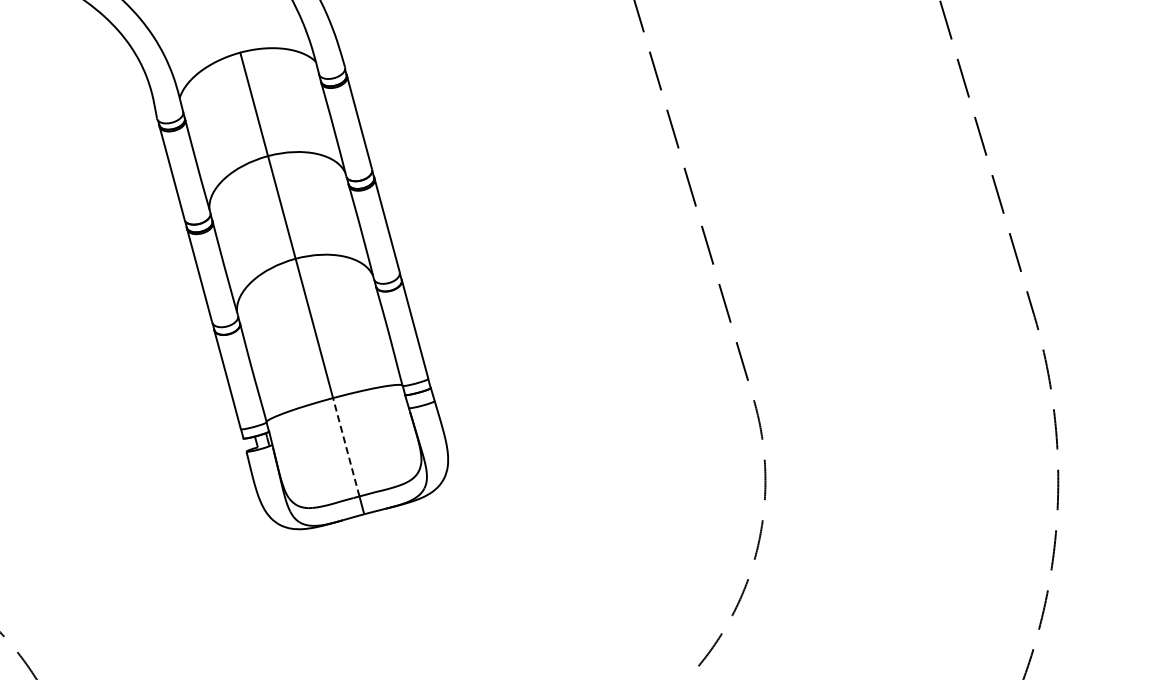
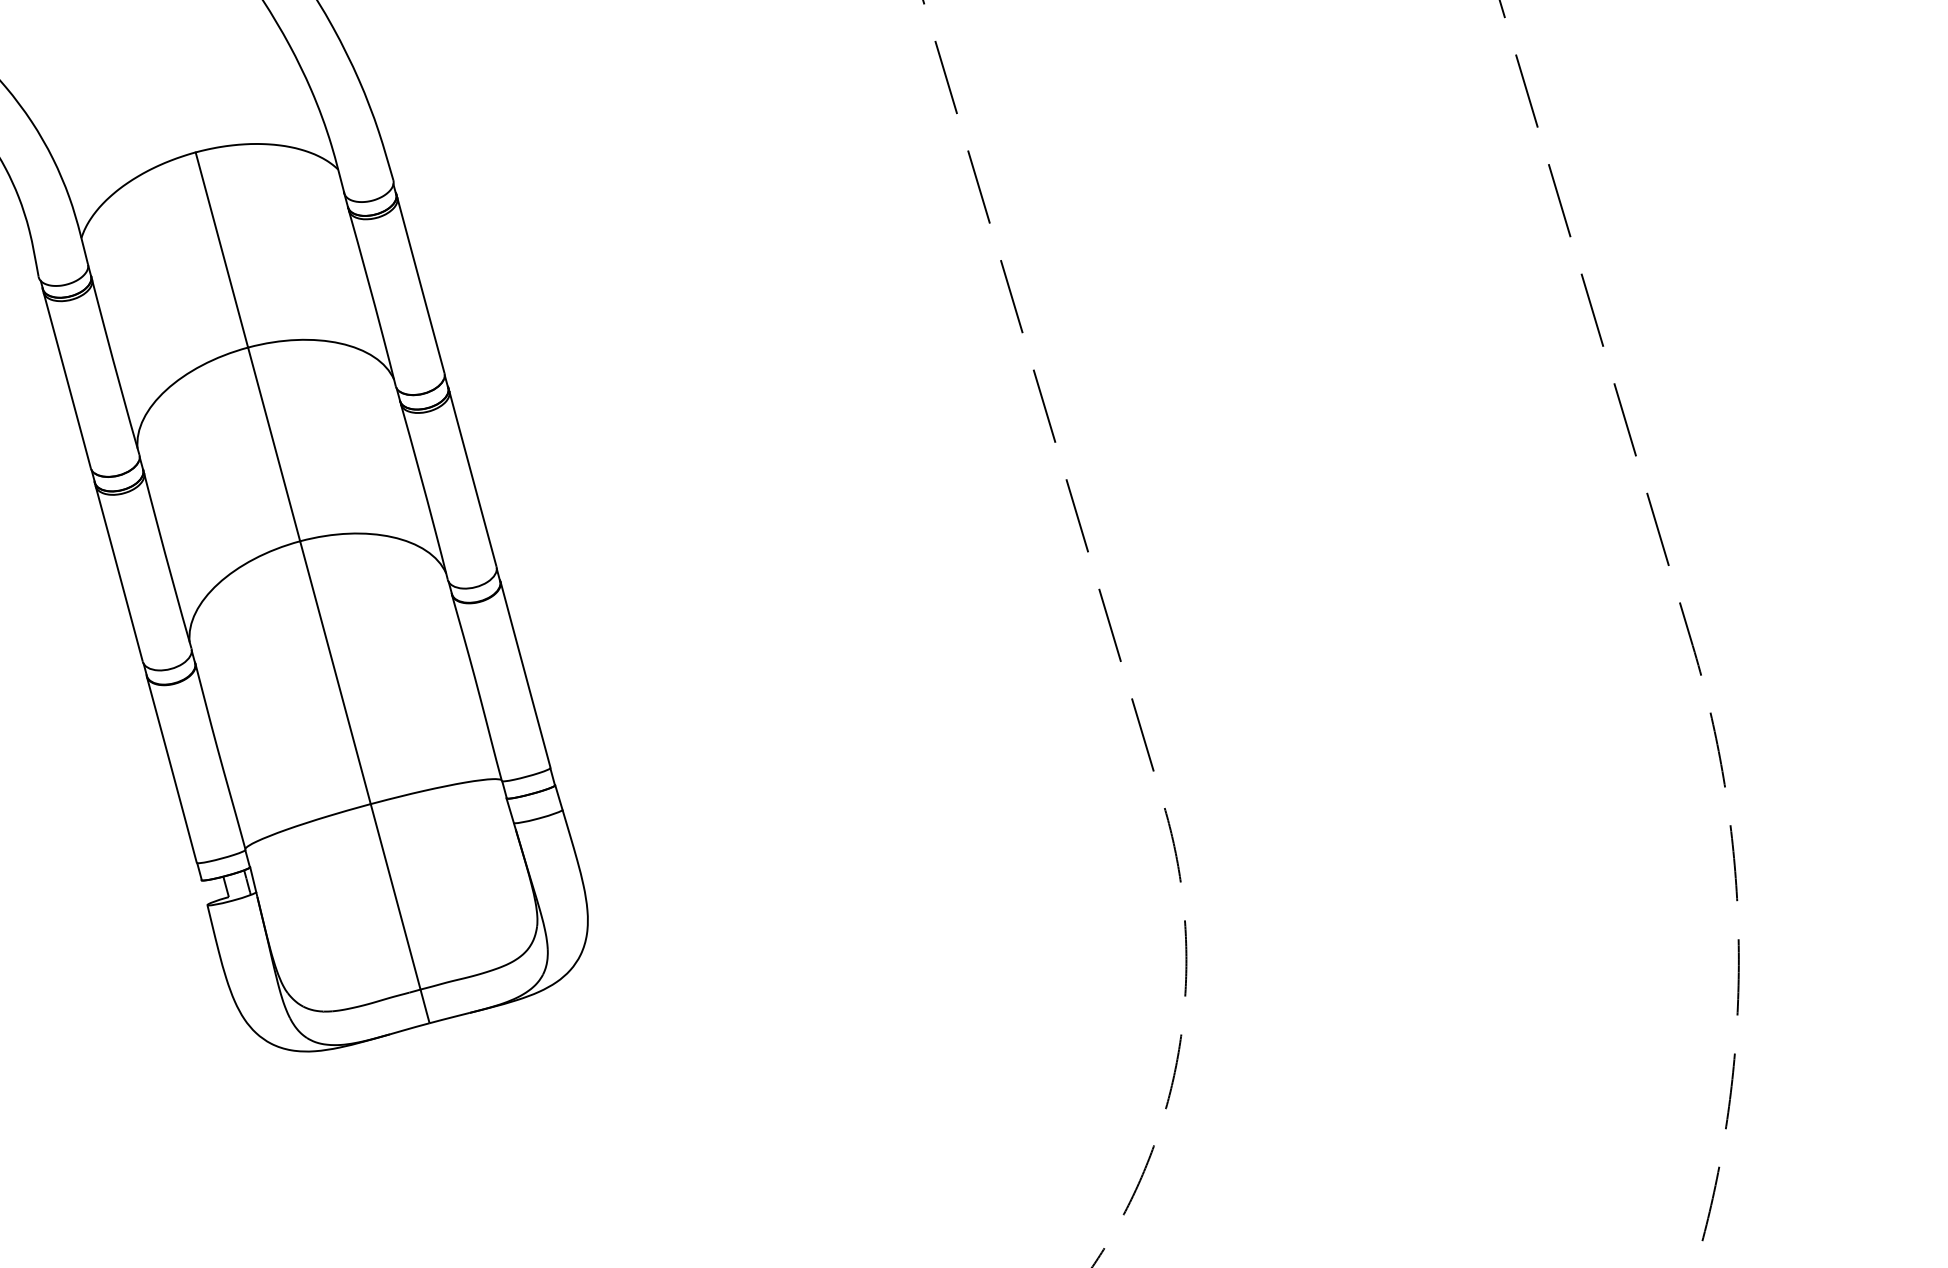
line: (346, 447) -> (396, 897), dashed -> solid

